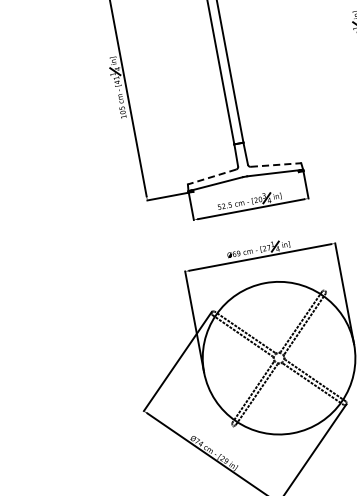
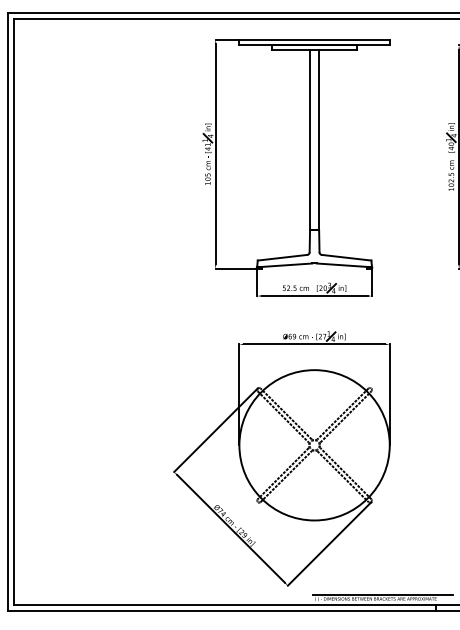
line: (275, 164) -> (346, 257), dashed -> solid
line: (211, 176) -> (282, 257), dashed -> solid

